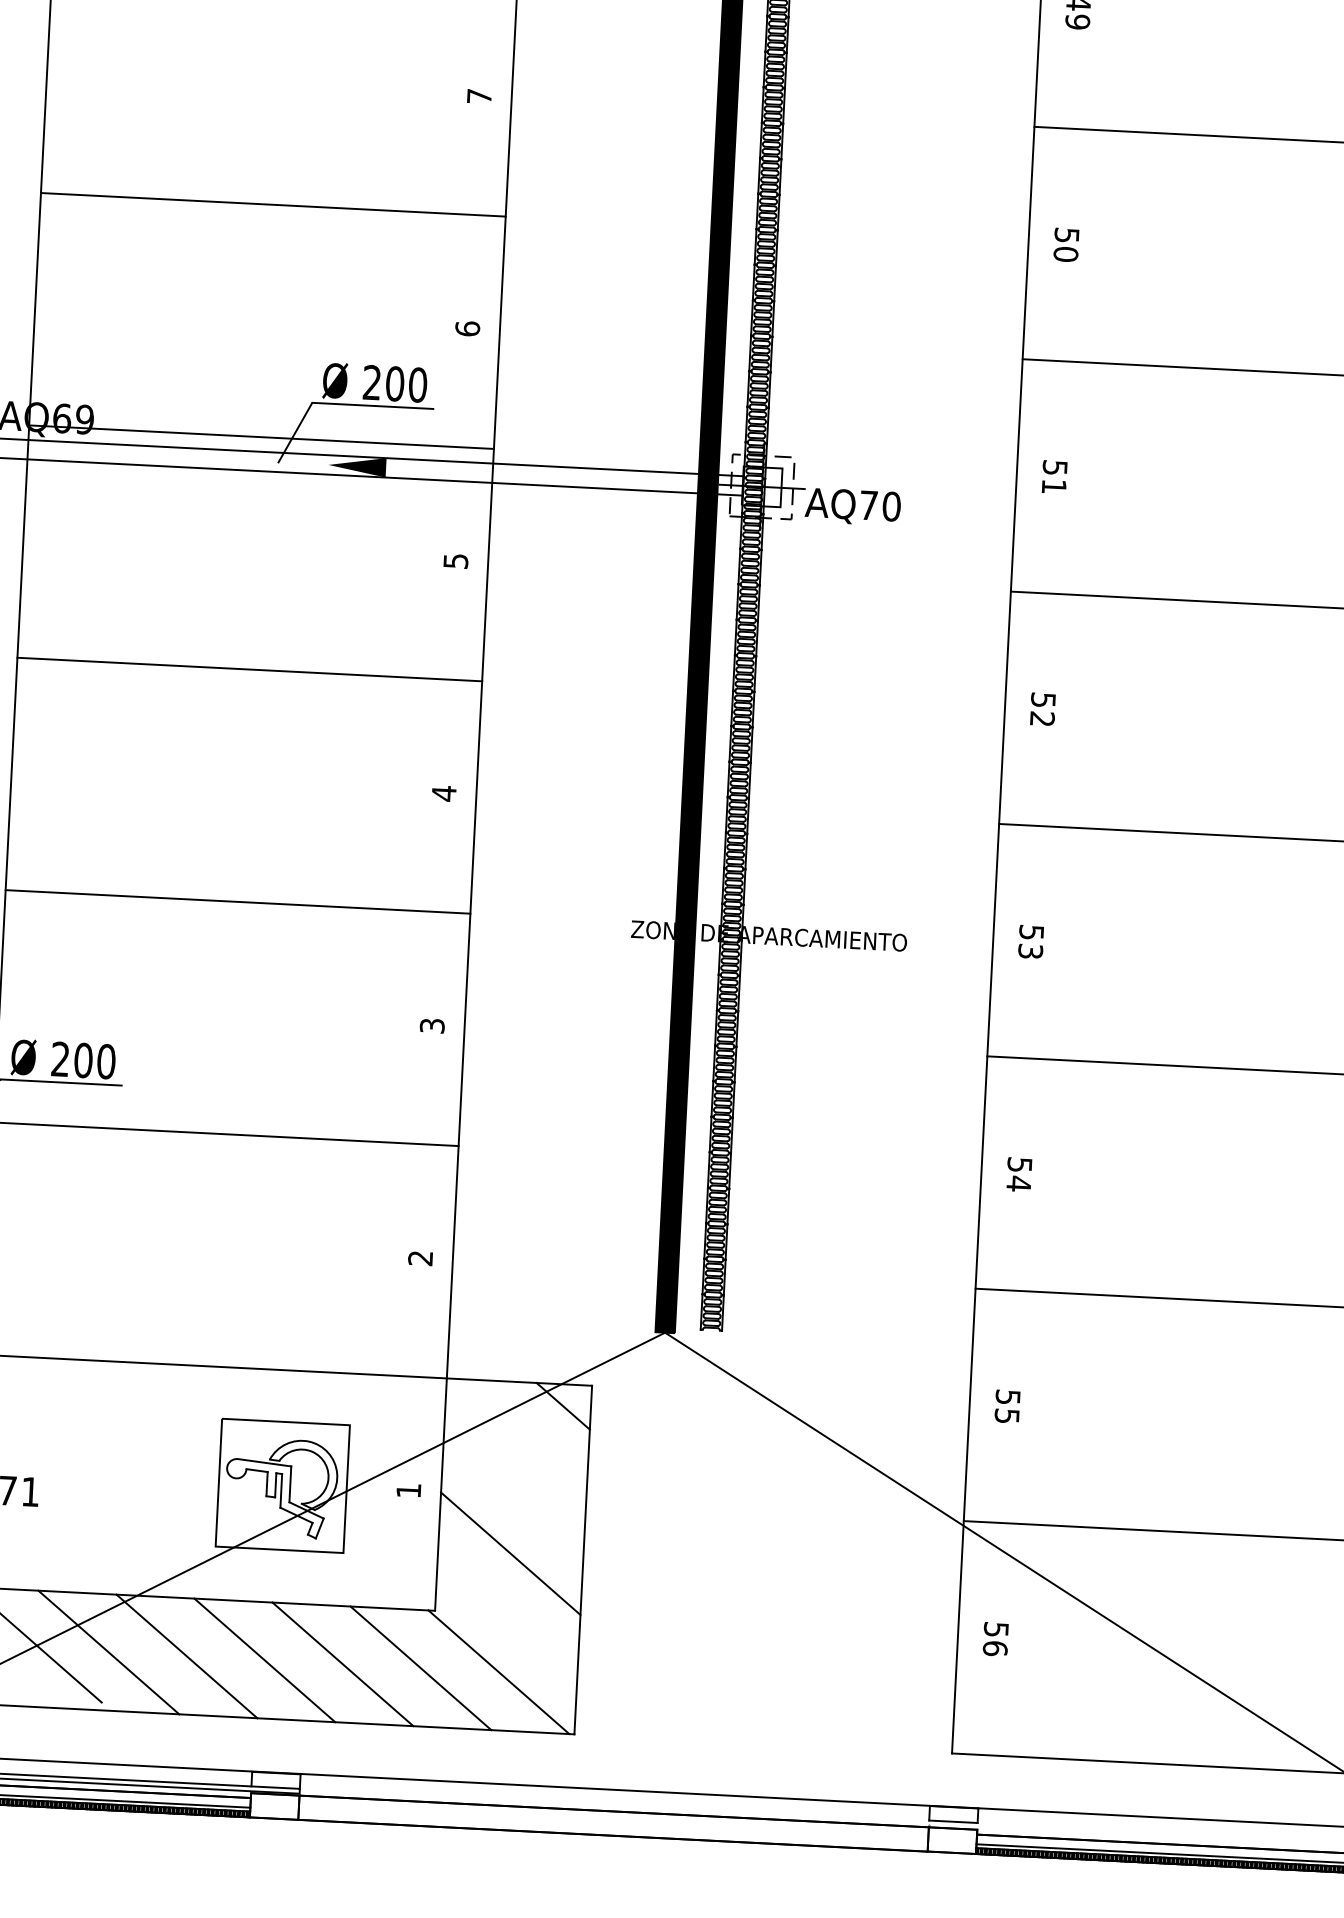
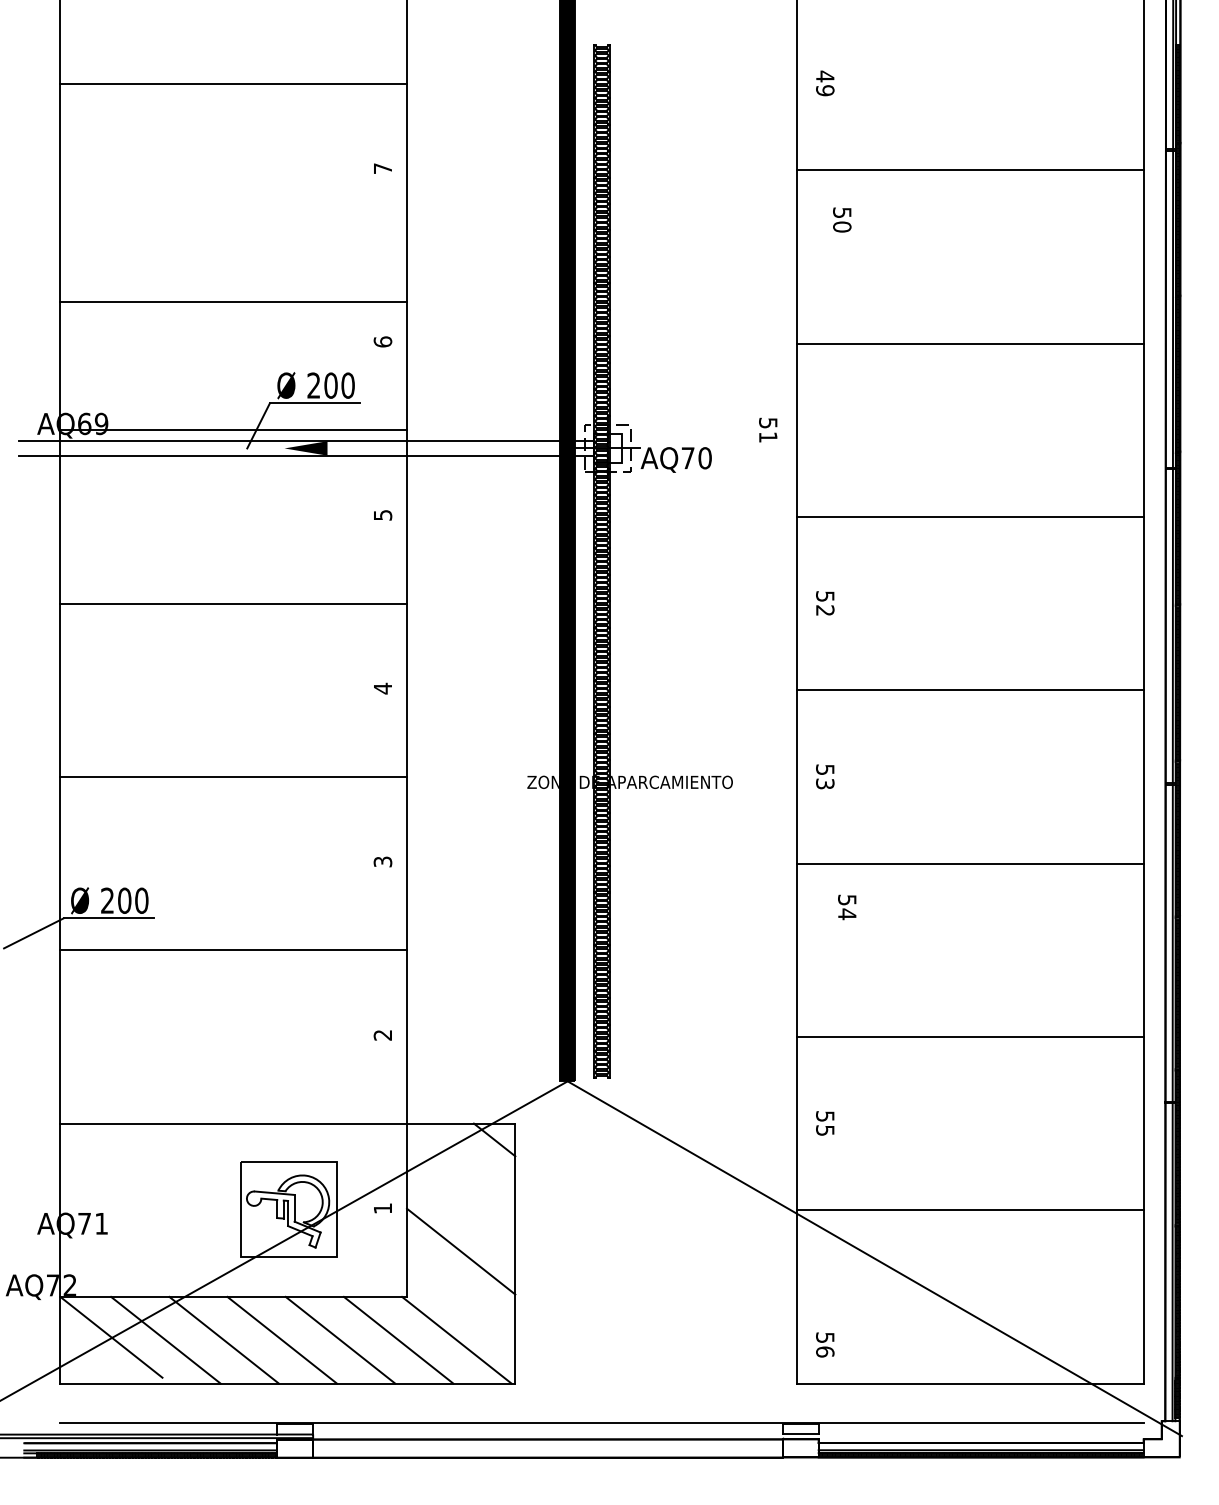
line: (273, 205) -> (233, 302), moved
text: (1066, 244) -> (842, 219), moved
text: (1055, 476) -> (768, 429), moved
text: (1019, 1174) -> (847, 907), moved
text: (996, 1638) -> (825, 1344), moved

